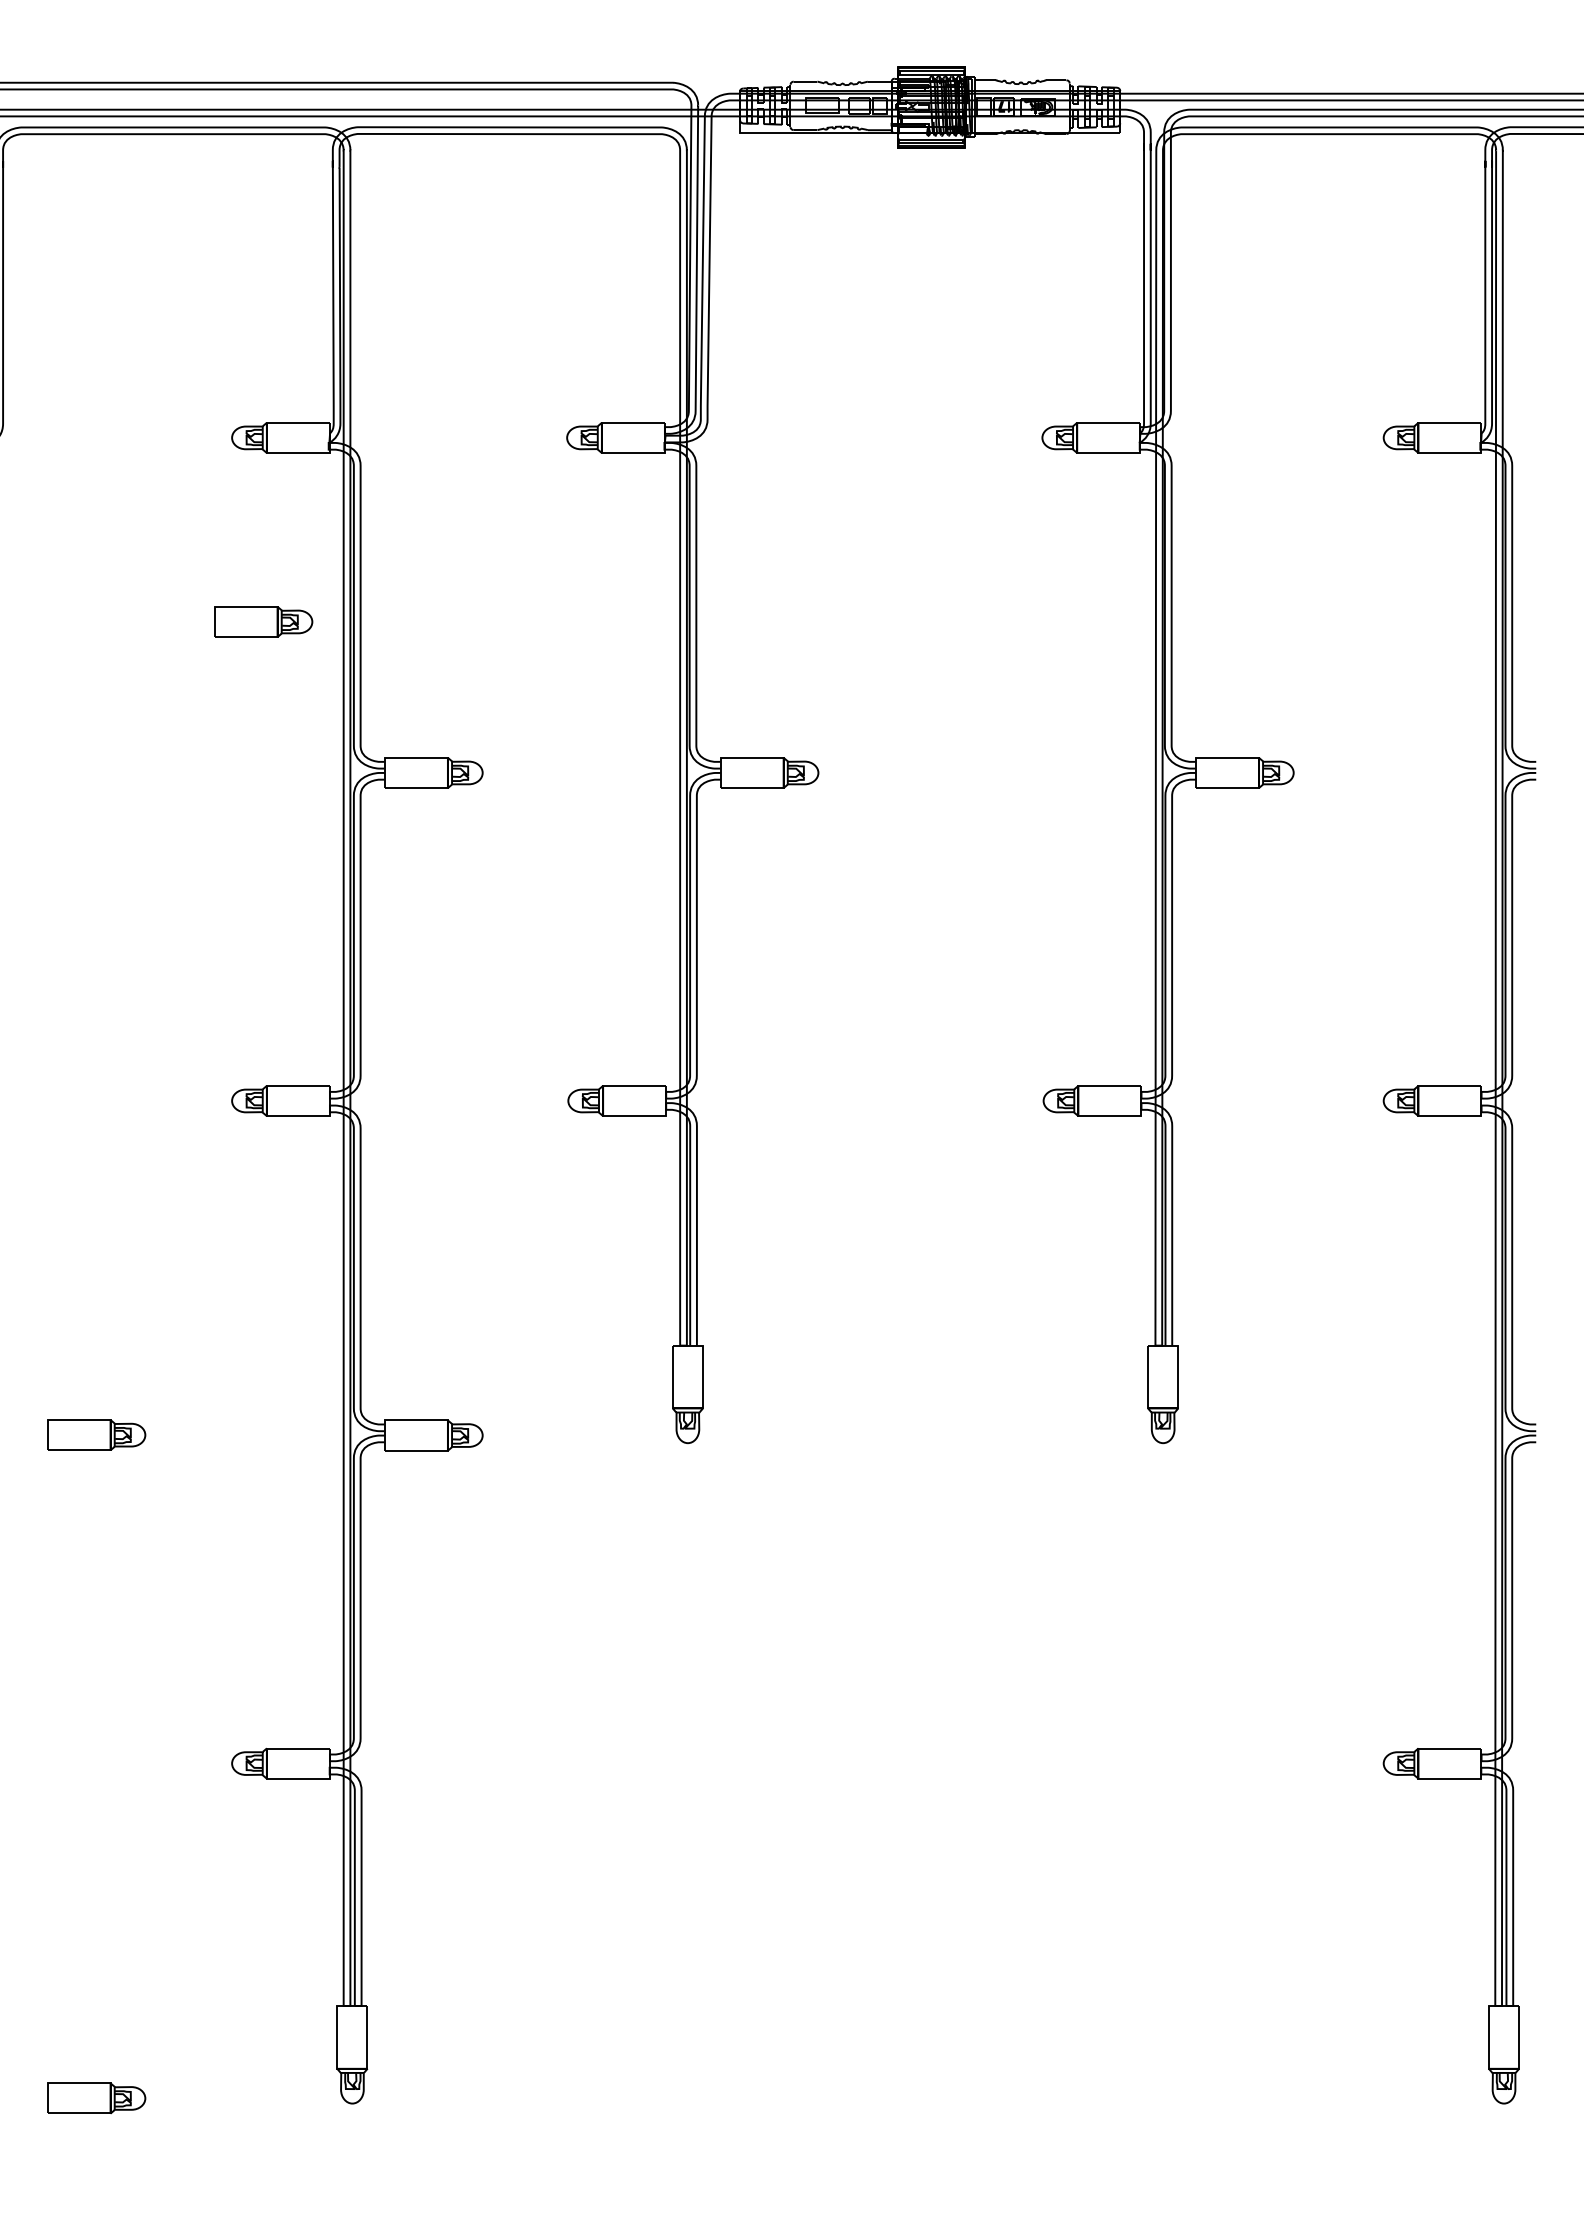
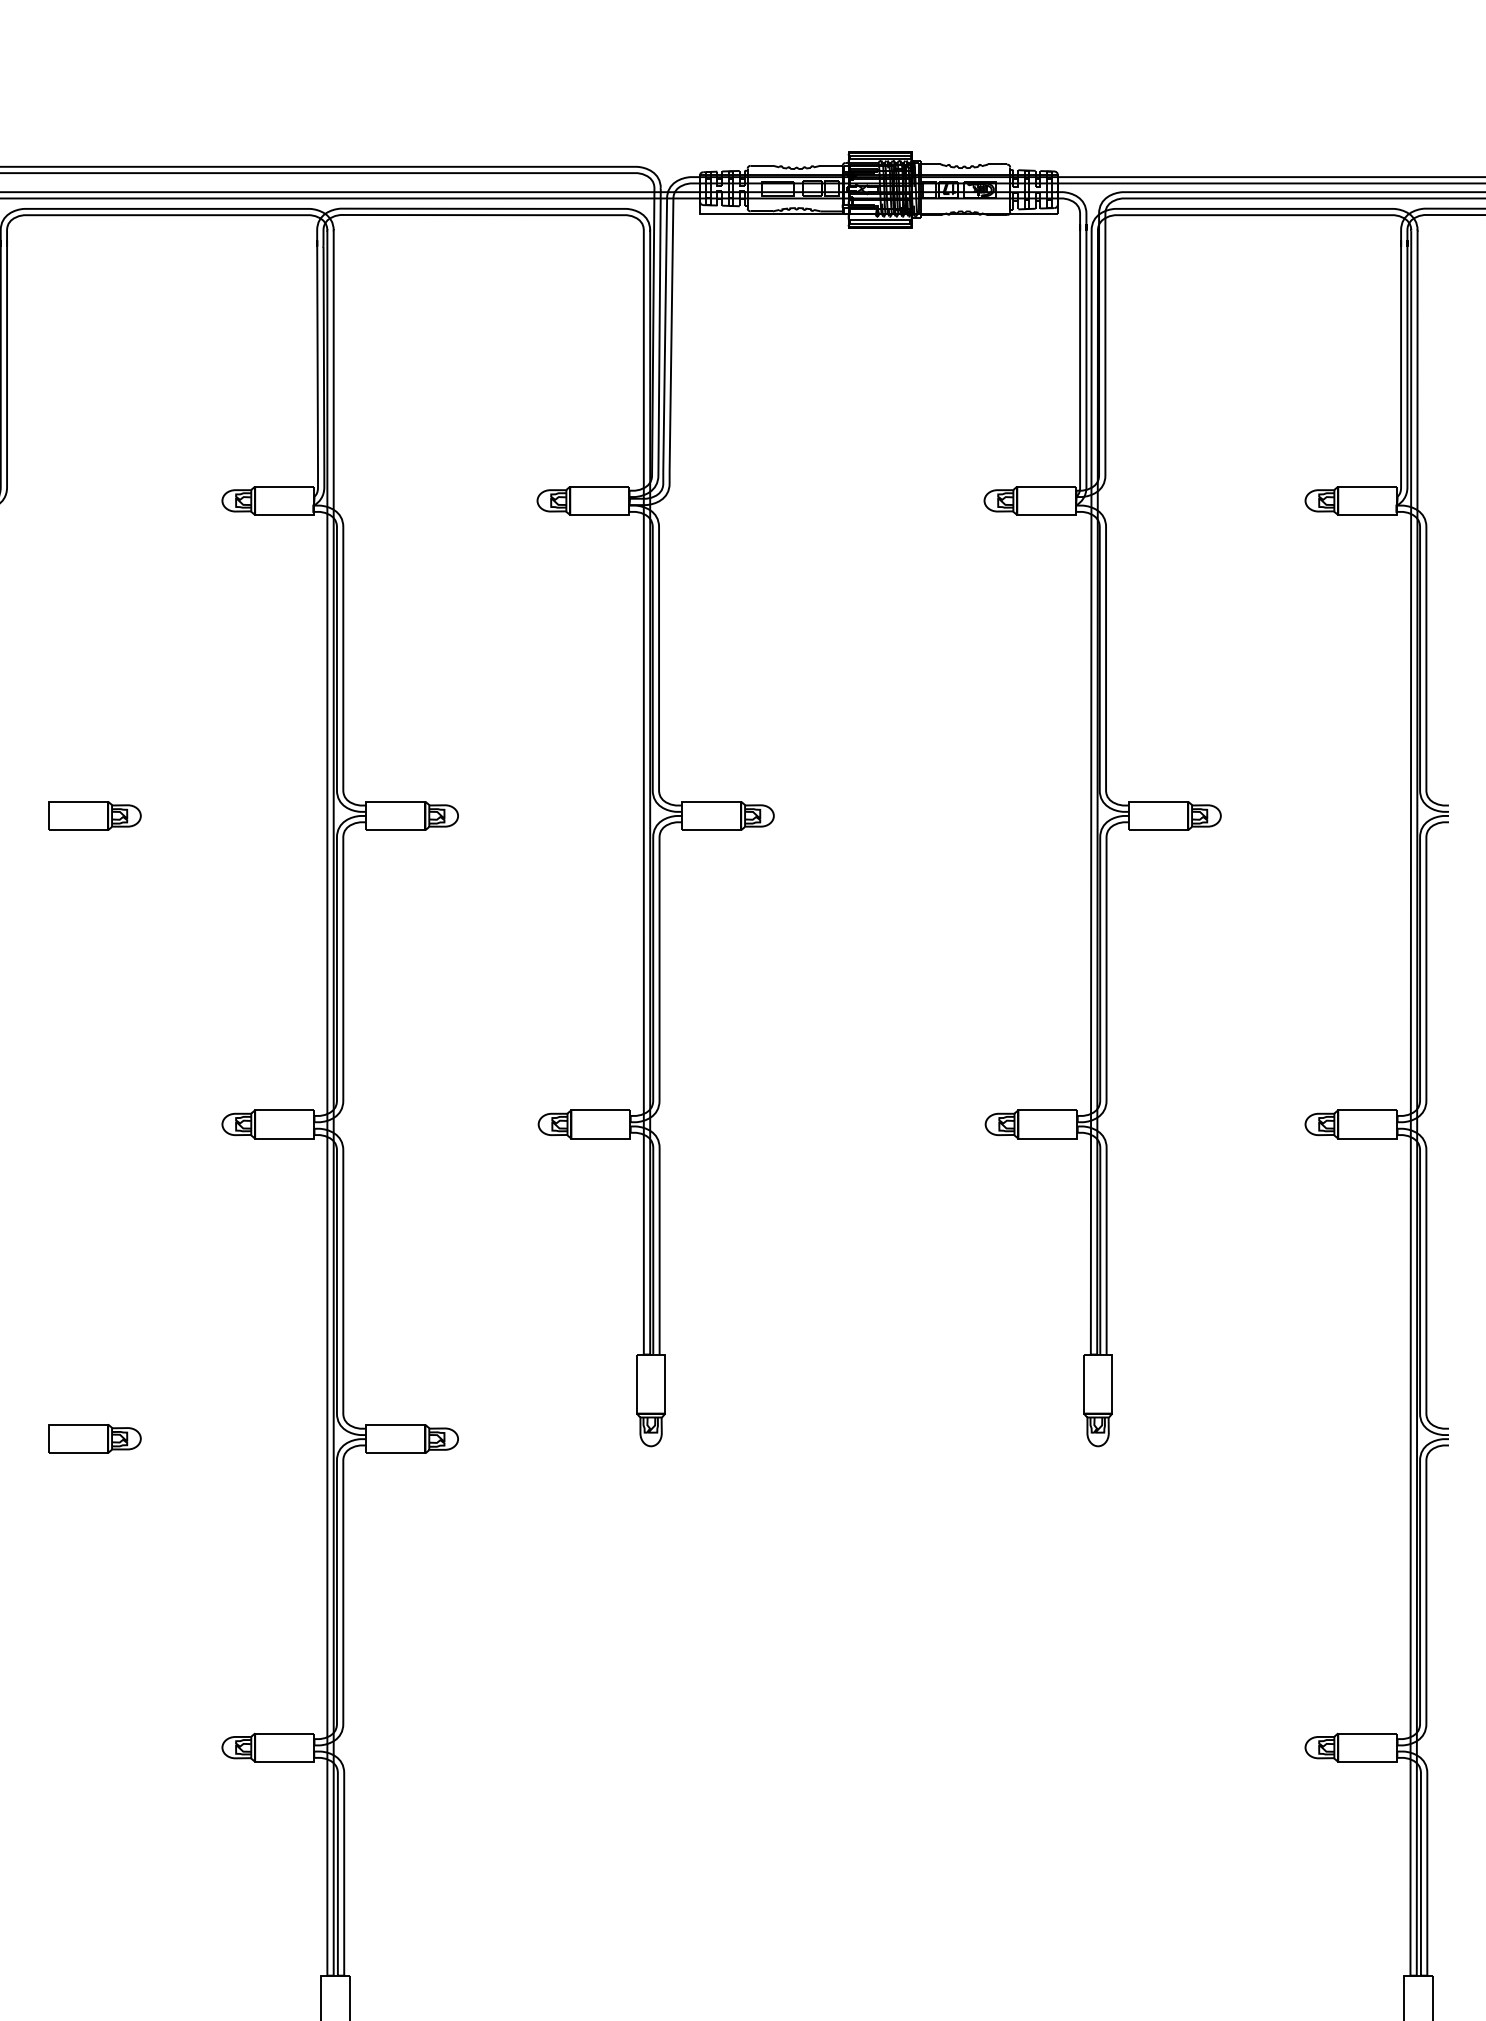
part: (263, 621) -> (94, 815), moved

